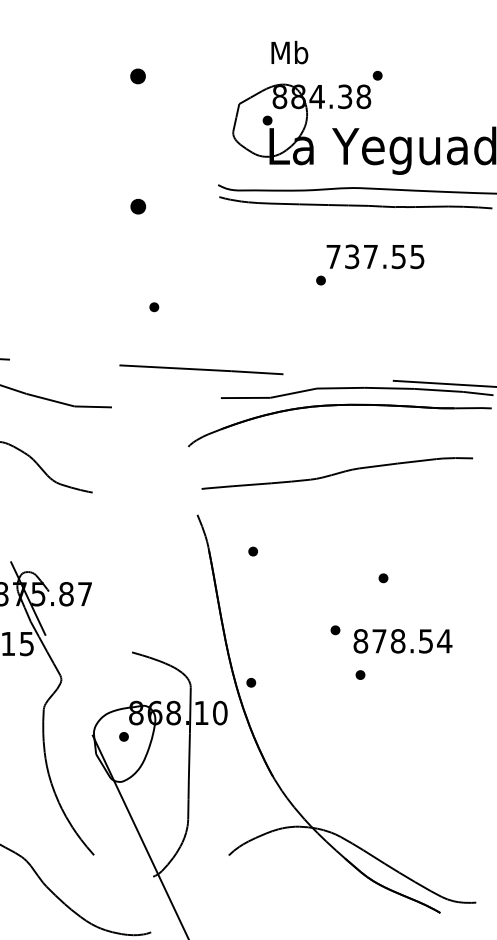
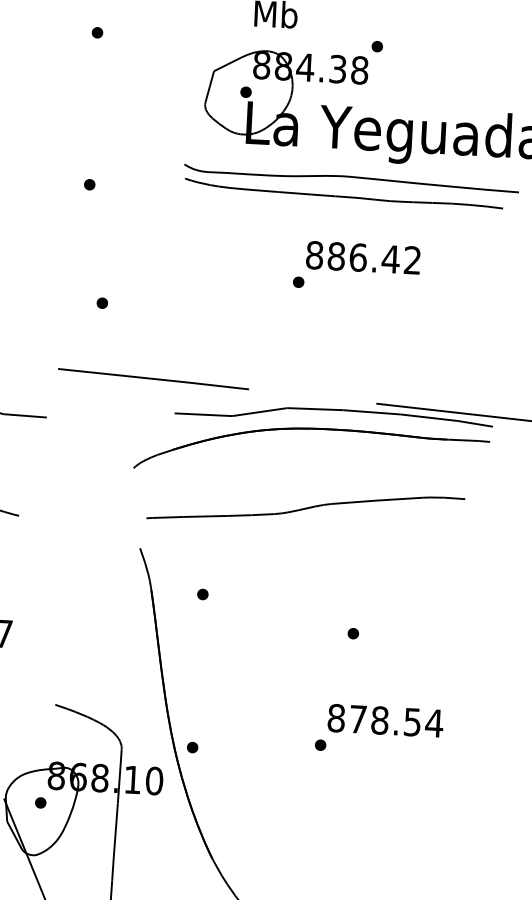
part: (137, 76) -> (96, 32), size x0.62
part: (137, 206) -> (88, 184), size x0.62
text: (375, 256) -> (363, 257), 737.55 -> 886.42
part: (335, 630) -> (294, 691), removed
text: (402, 641) -> (385, 721), moved

